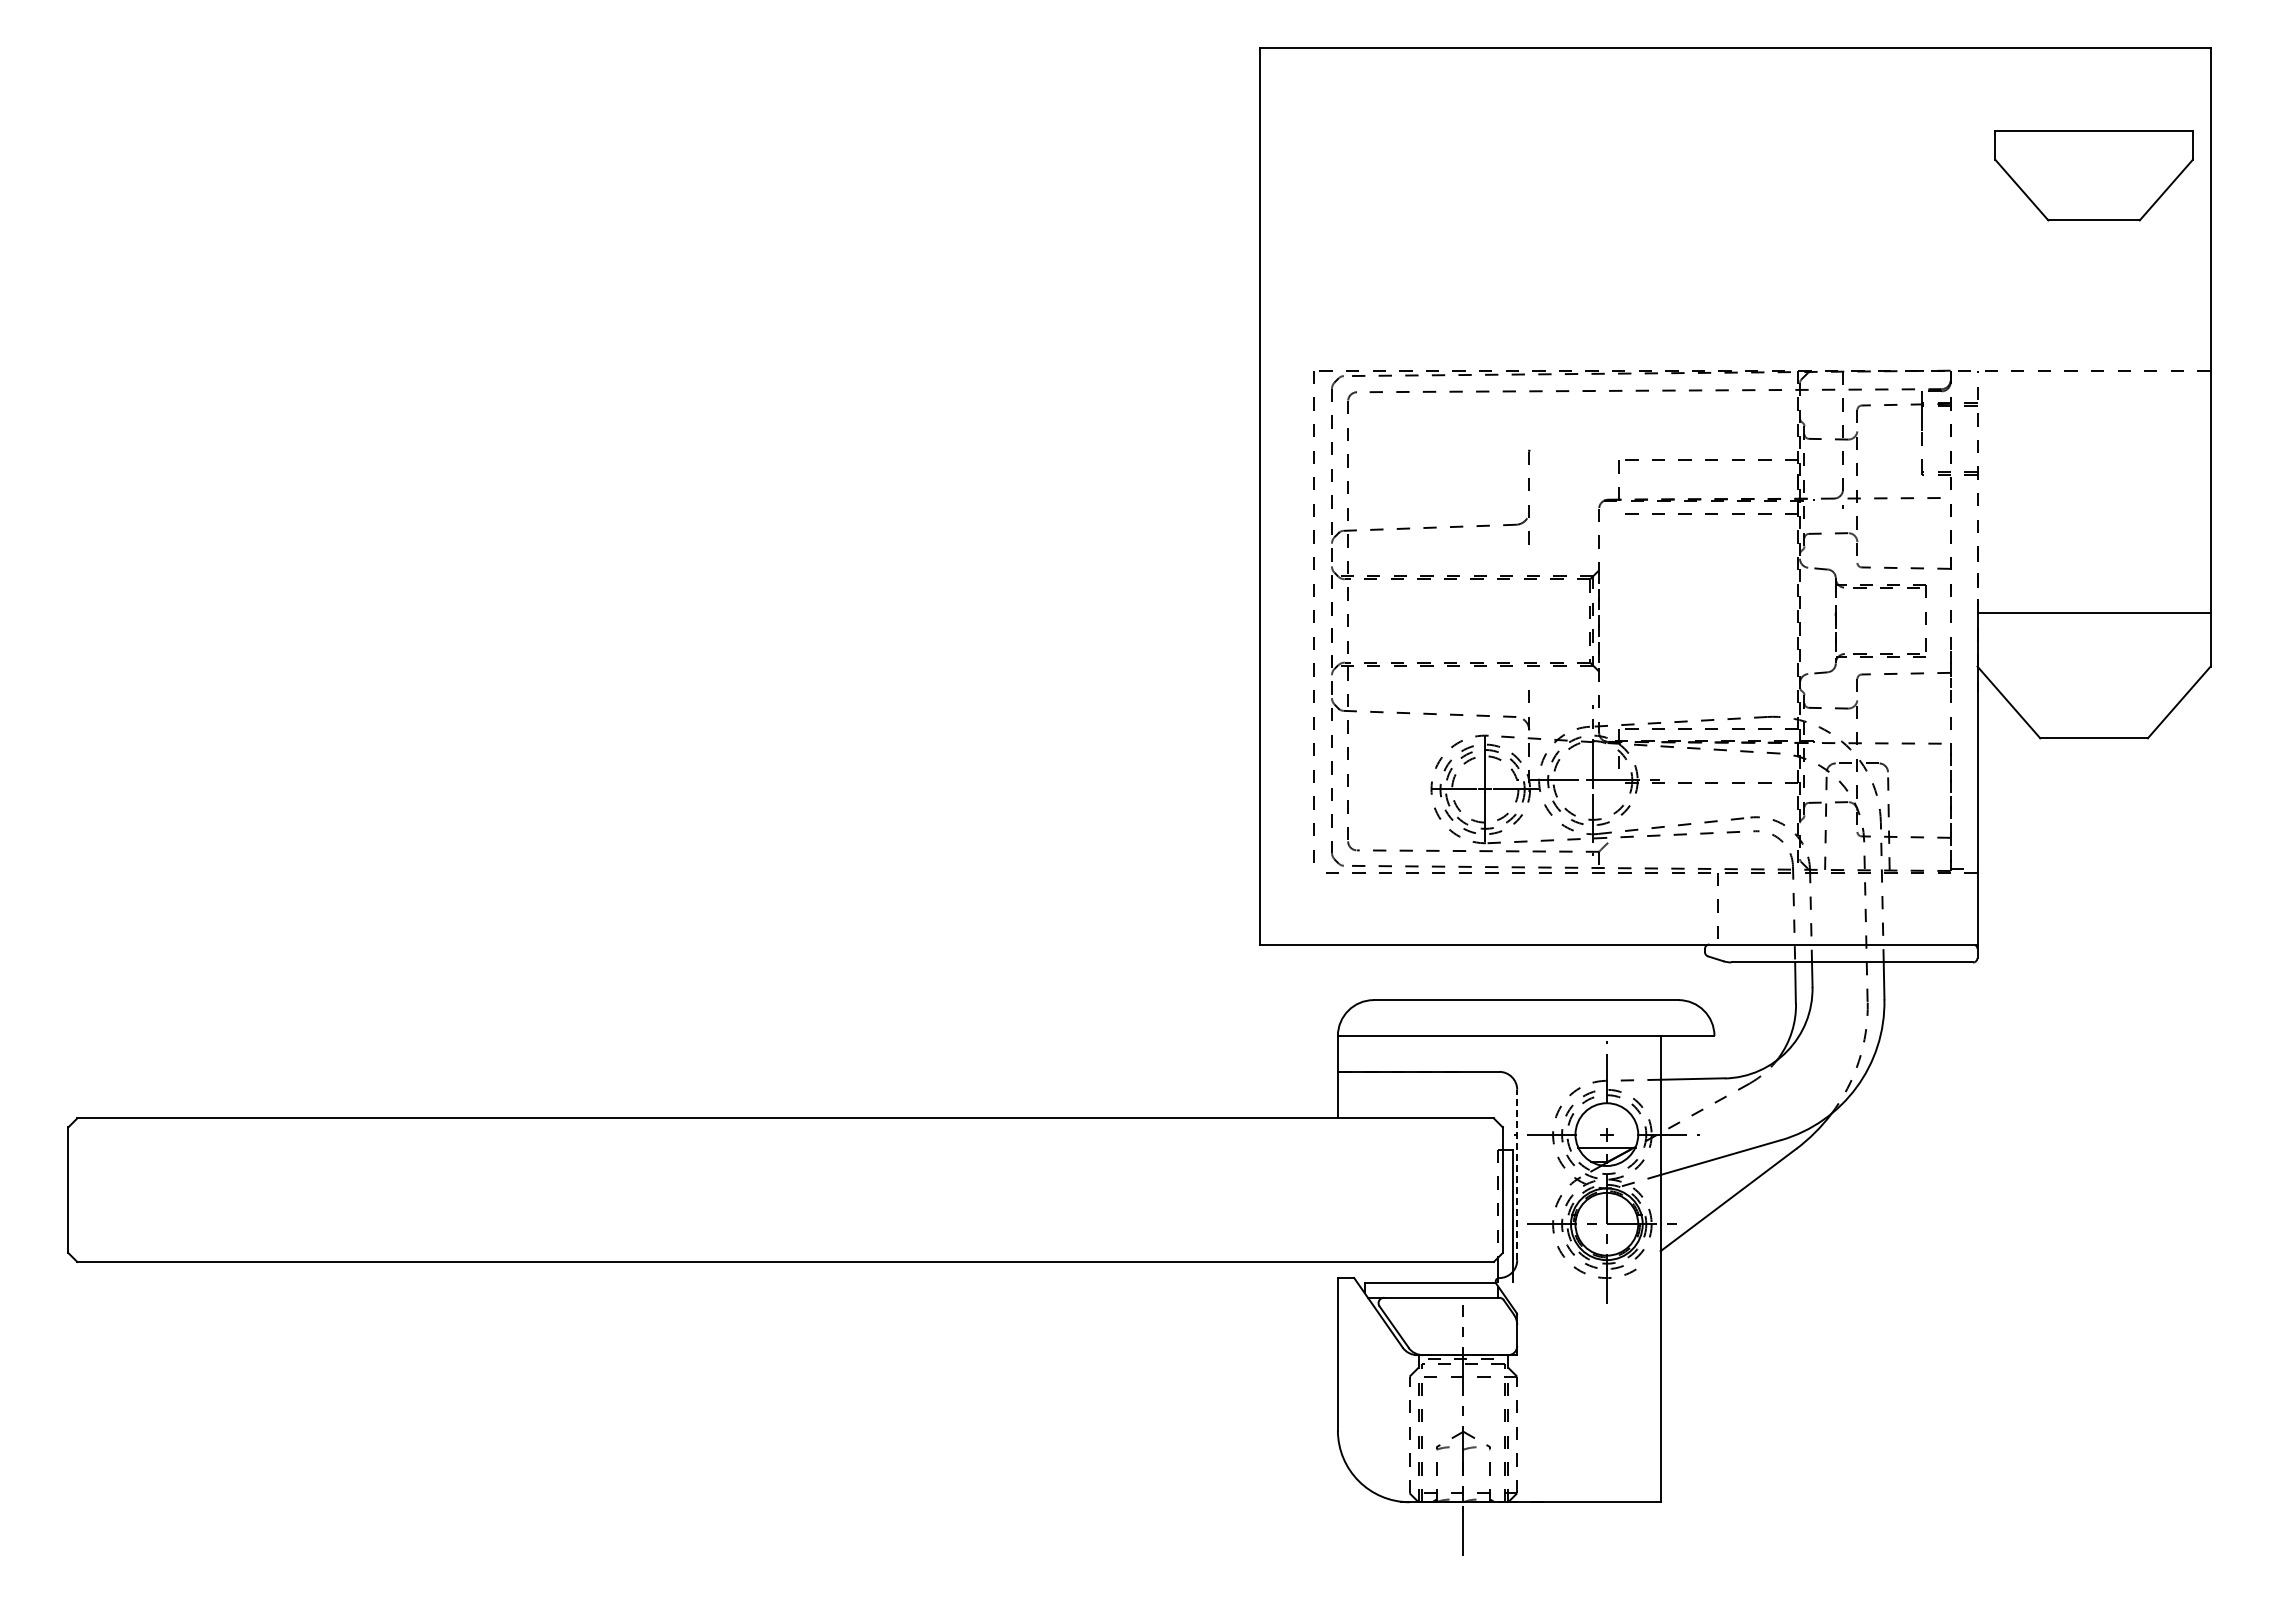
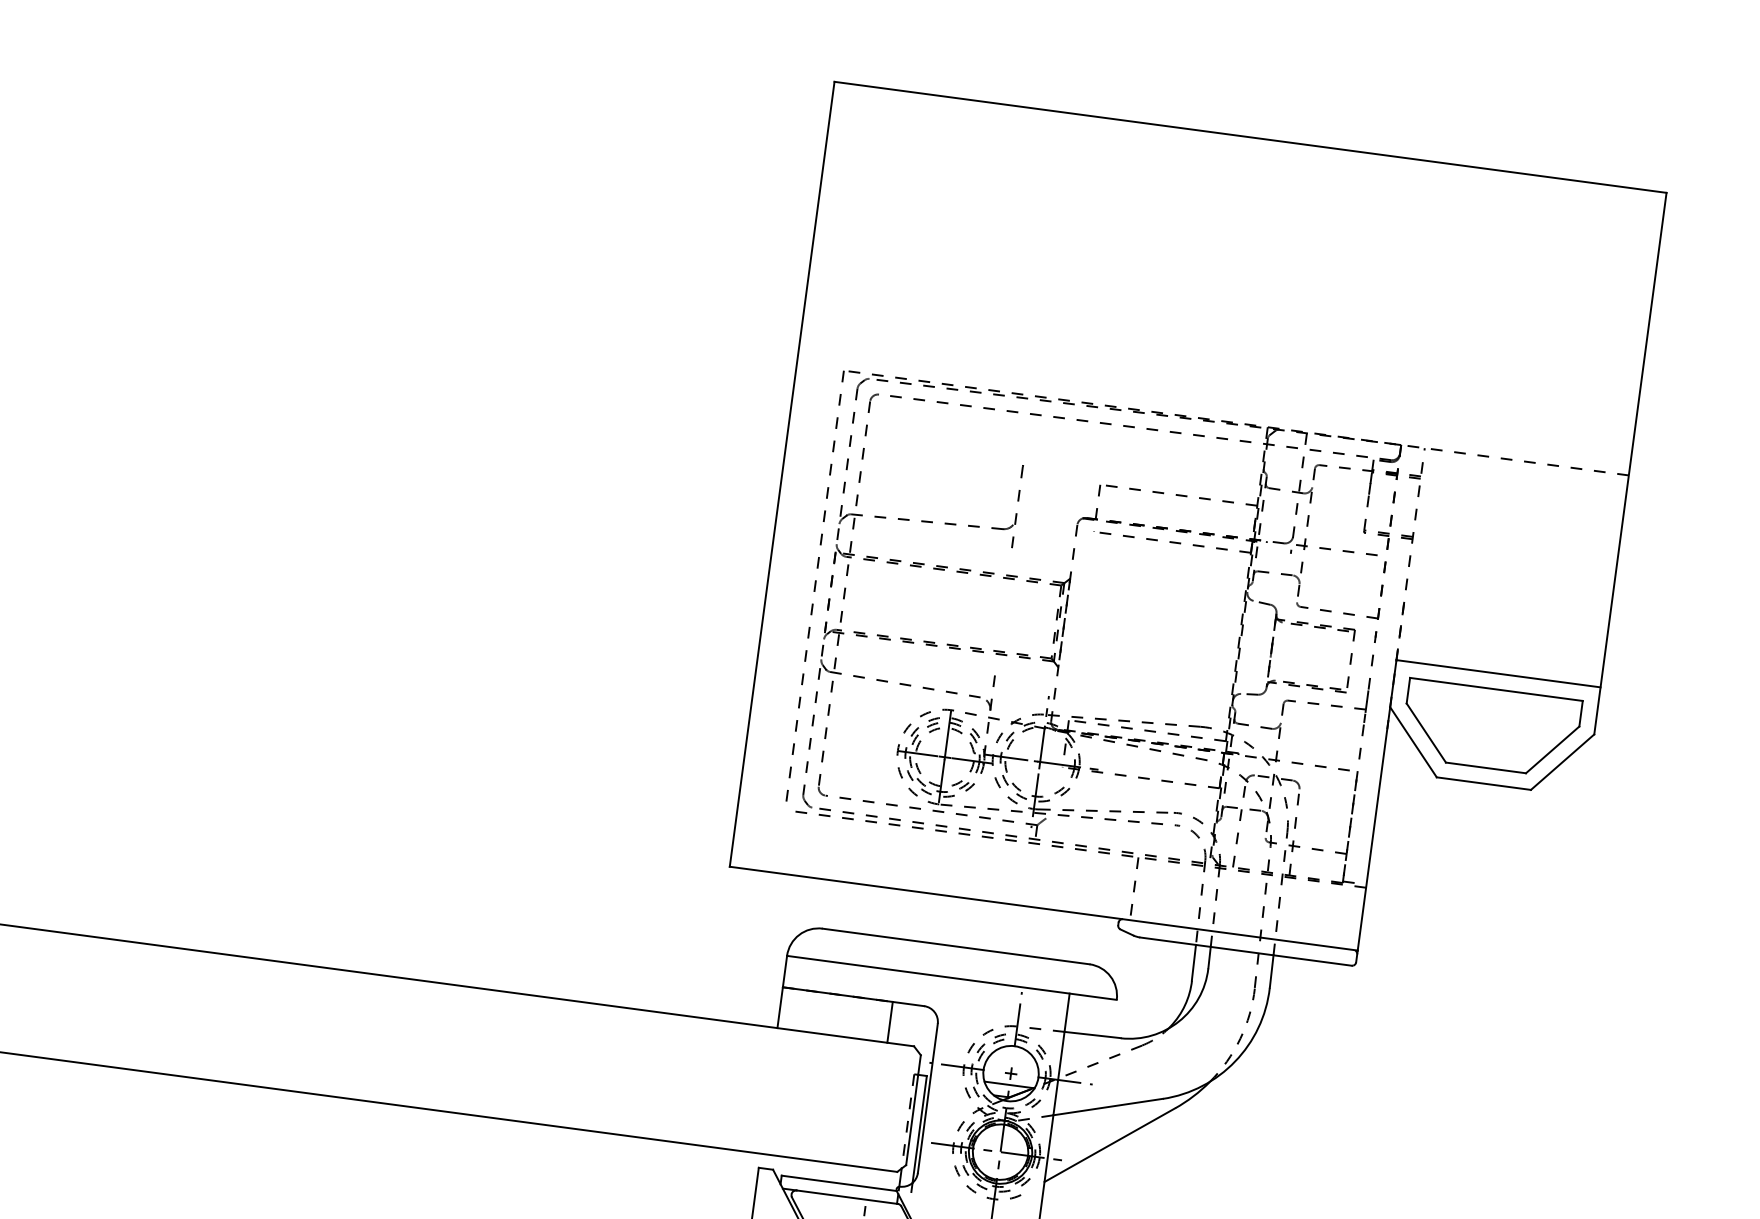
part: (2093, 175) -> (1490, 728), moved
line: (1463, 1094) -> (890, 1021), added
line: (1517, 1174) -> (928, 1098), dashed -> solid

